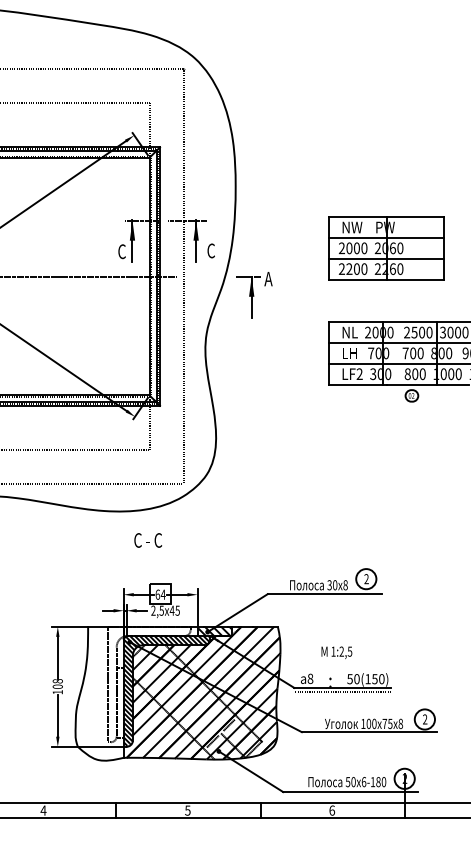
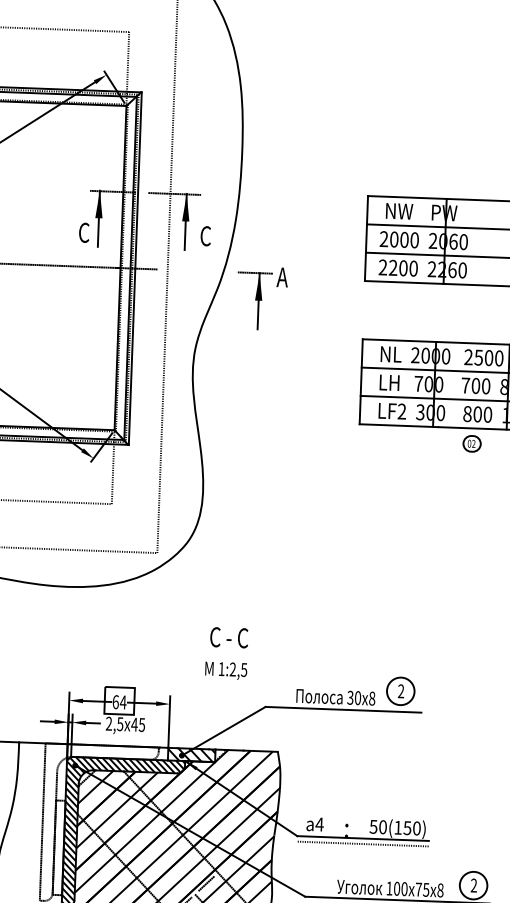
text: (148, 540) -> (229, 637), moved
text: (336, 652) -> (225, 670), moved
text: (310, 678) -> (319, 824), a8 -> a4

